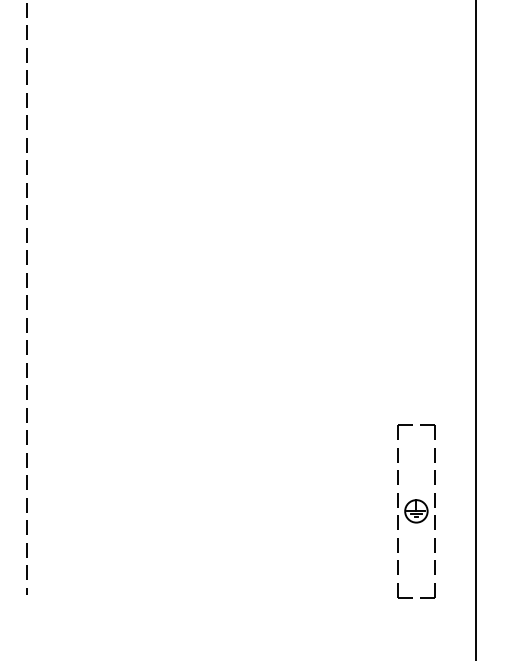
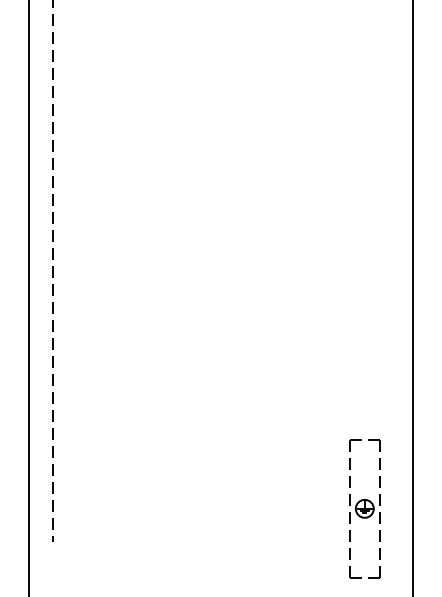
part: (416, 510) -> (364, 508), moved

